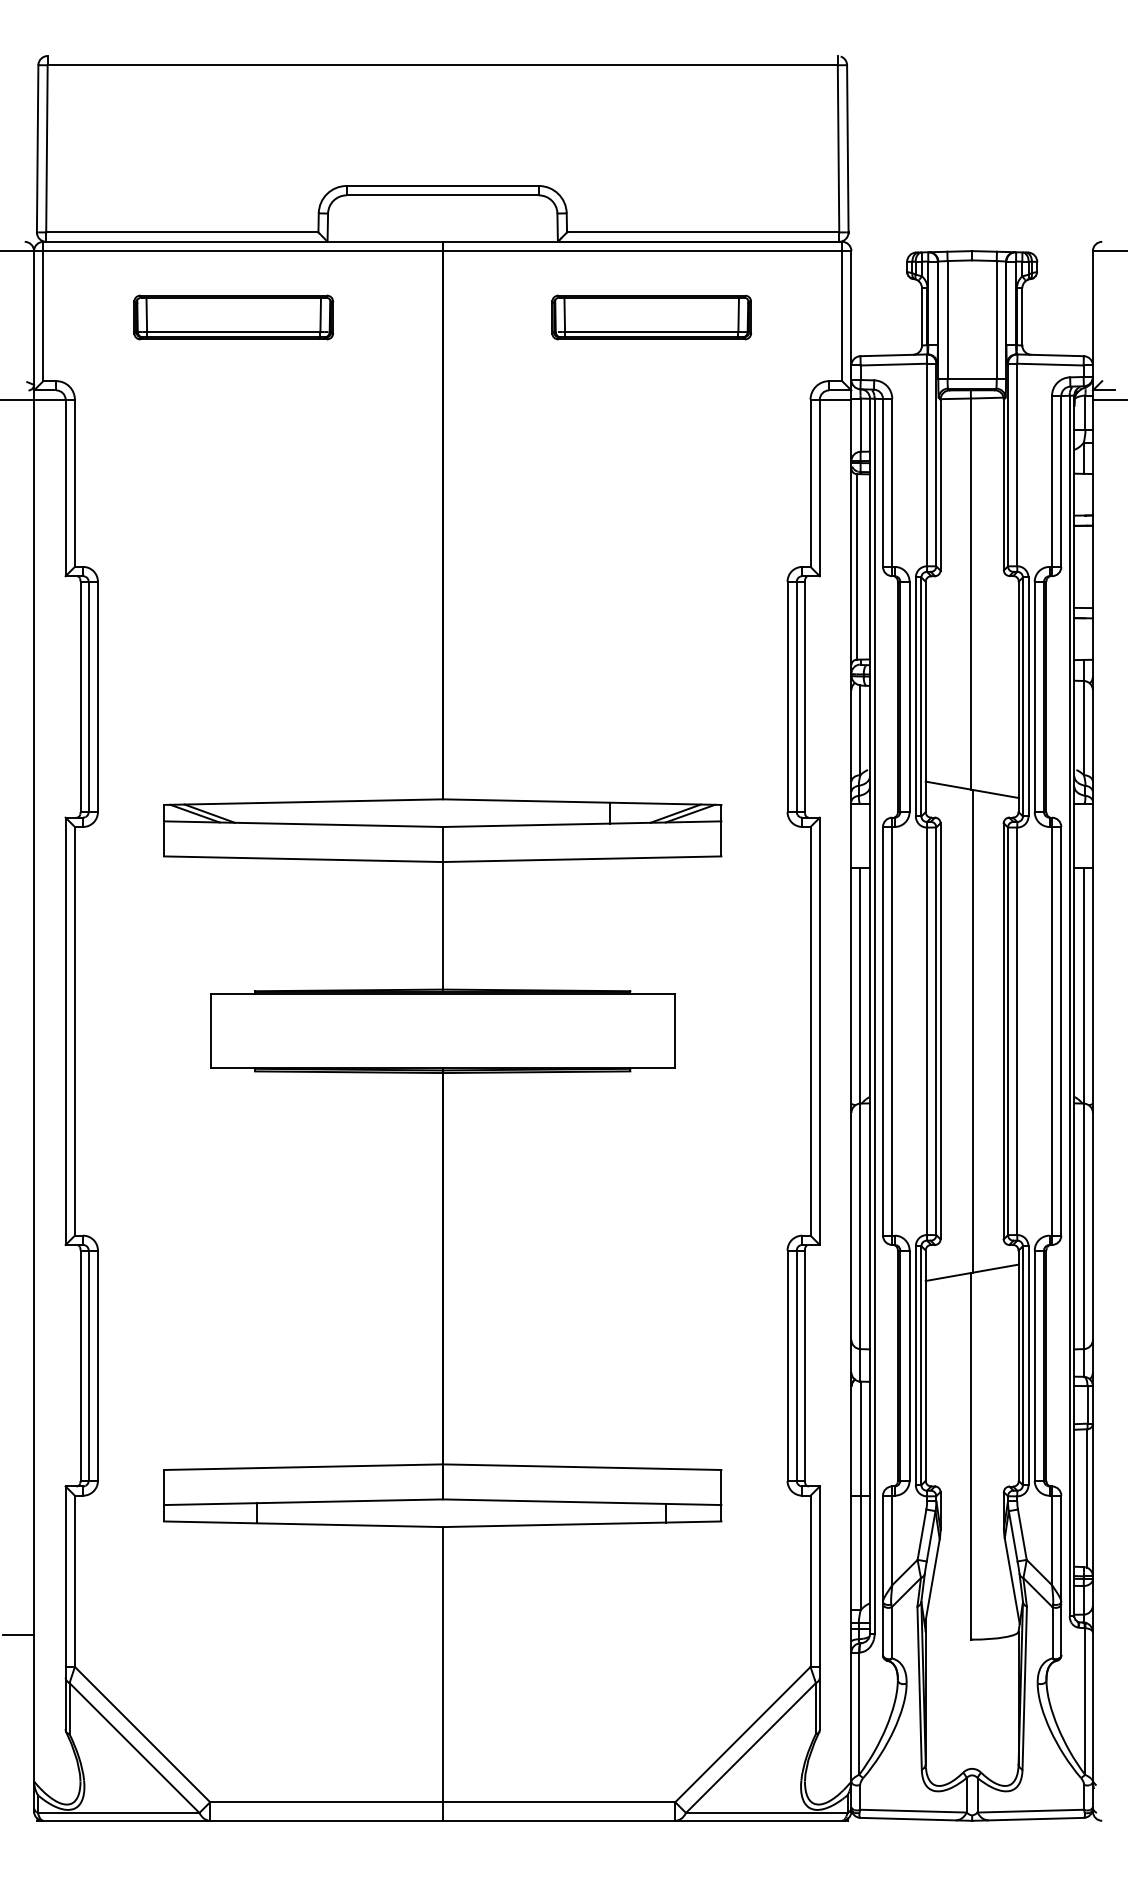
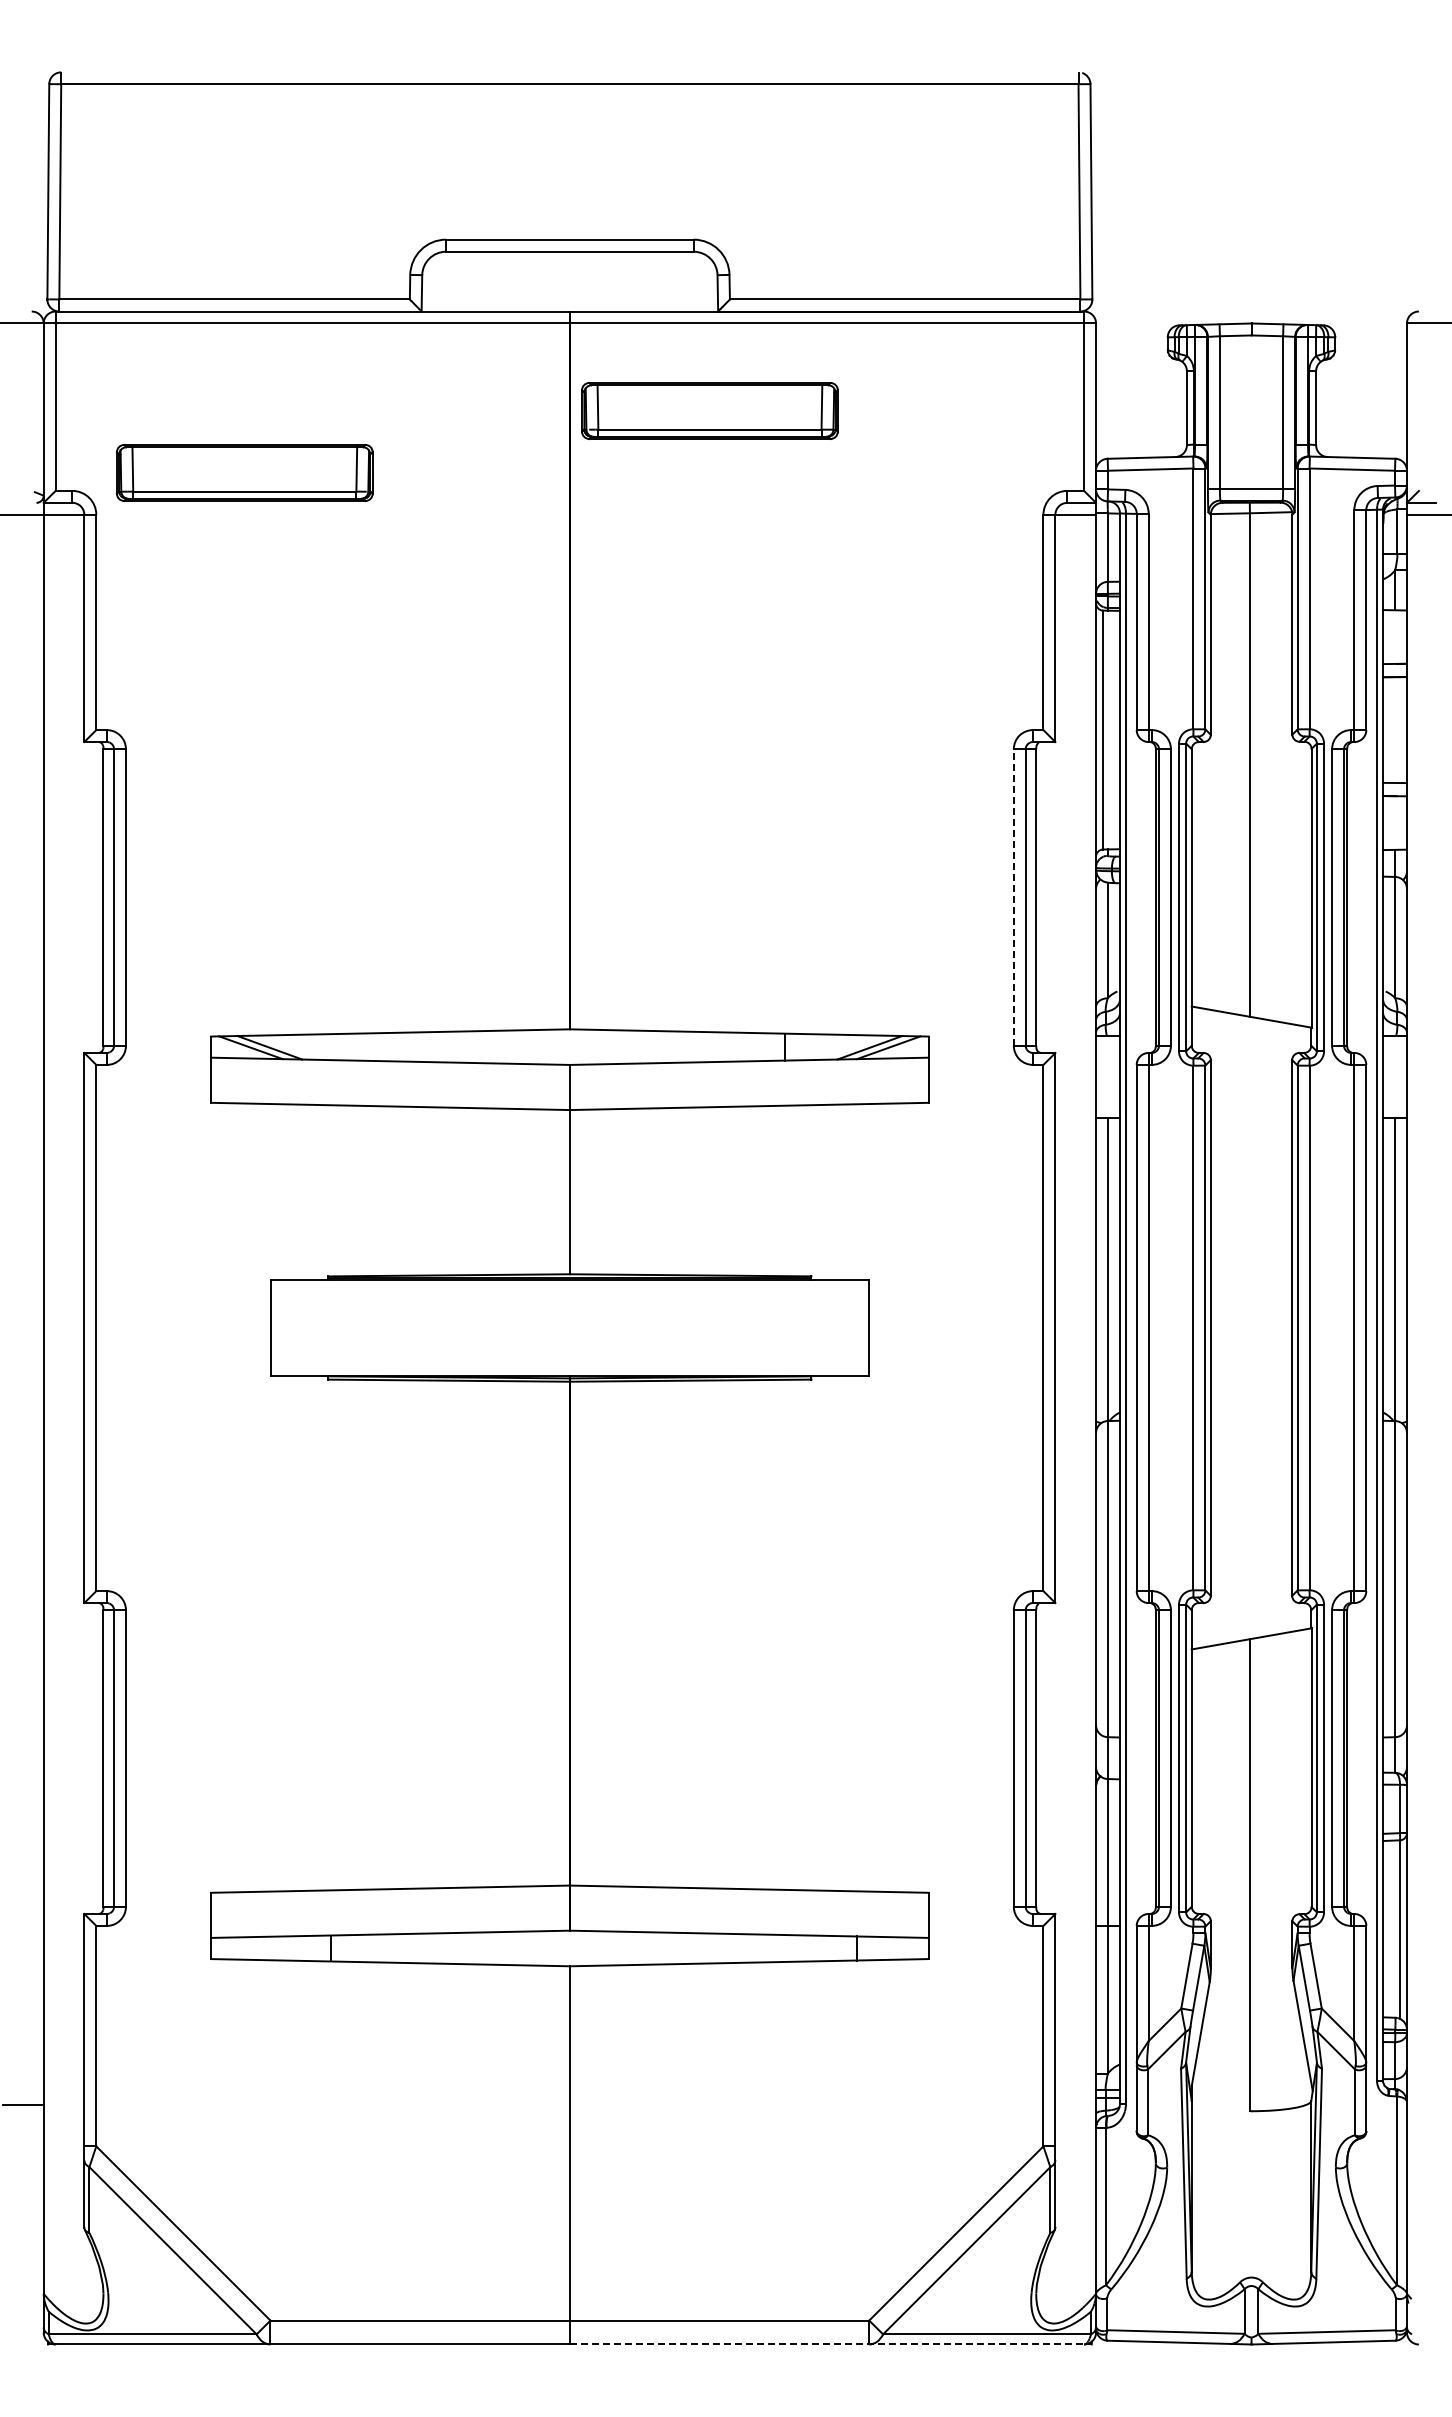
part: (233, 317) -> (244, 472), moved
part: (651, 317) -> (709, 410), moved
line: (787, 696) -> (1013, 897), solid -> dashed
line: (973, 1030) -> (1253, 1327), removed
line: (645, 1820) -> (830, 2344), solid -> dashed

